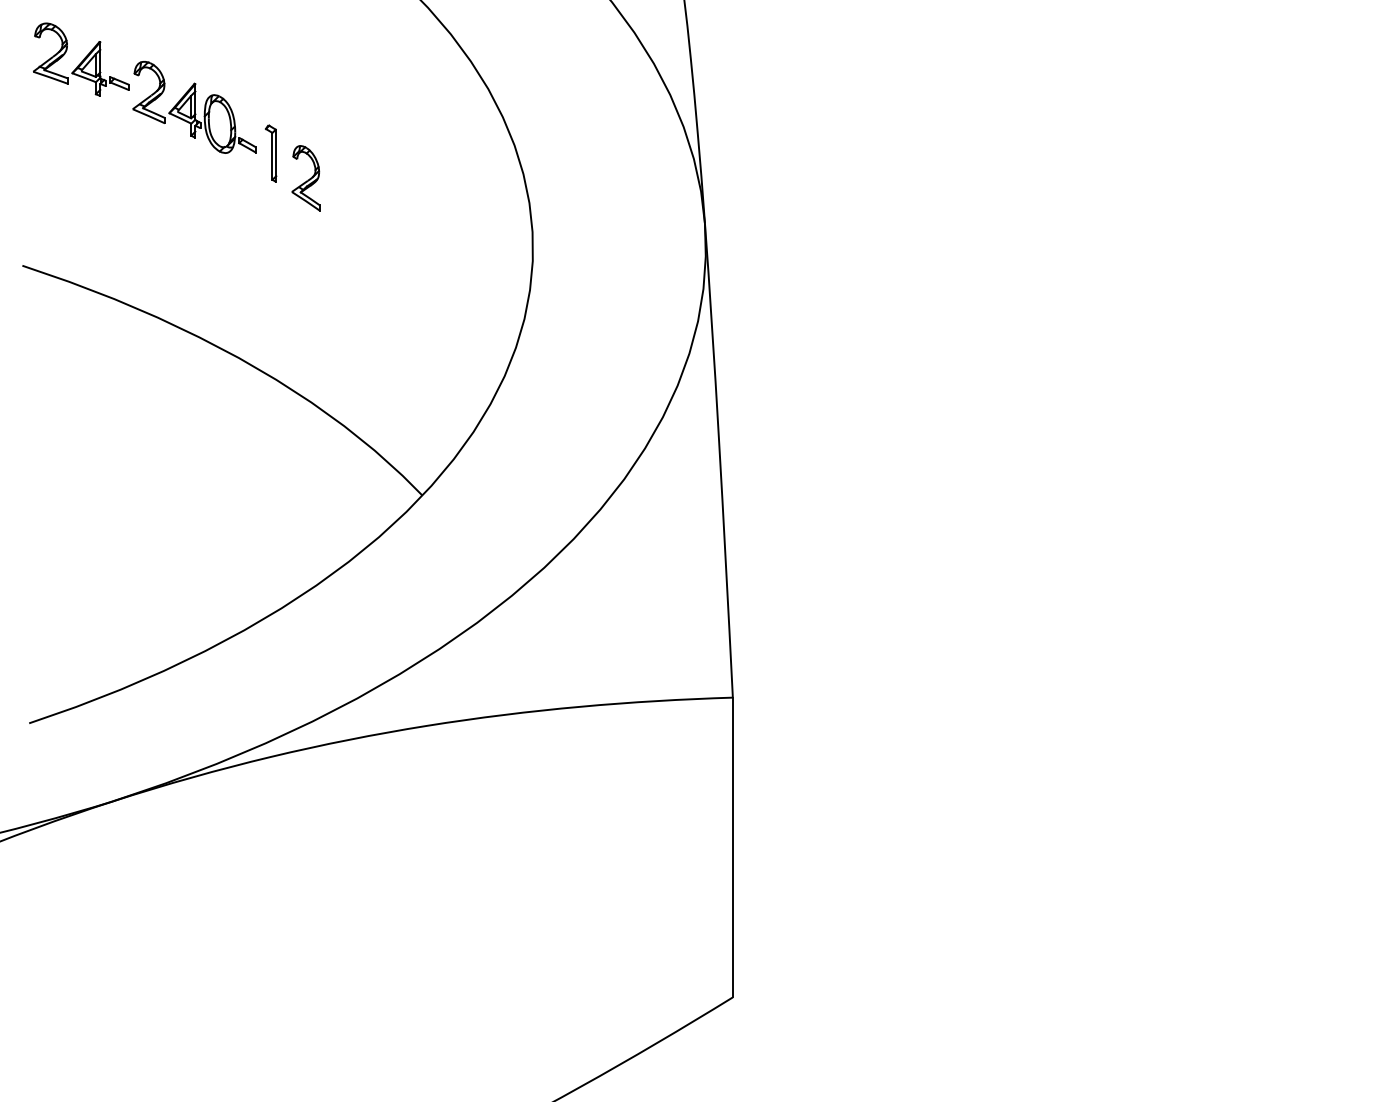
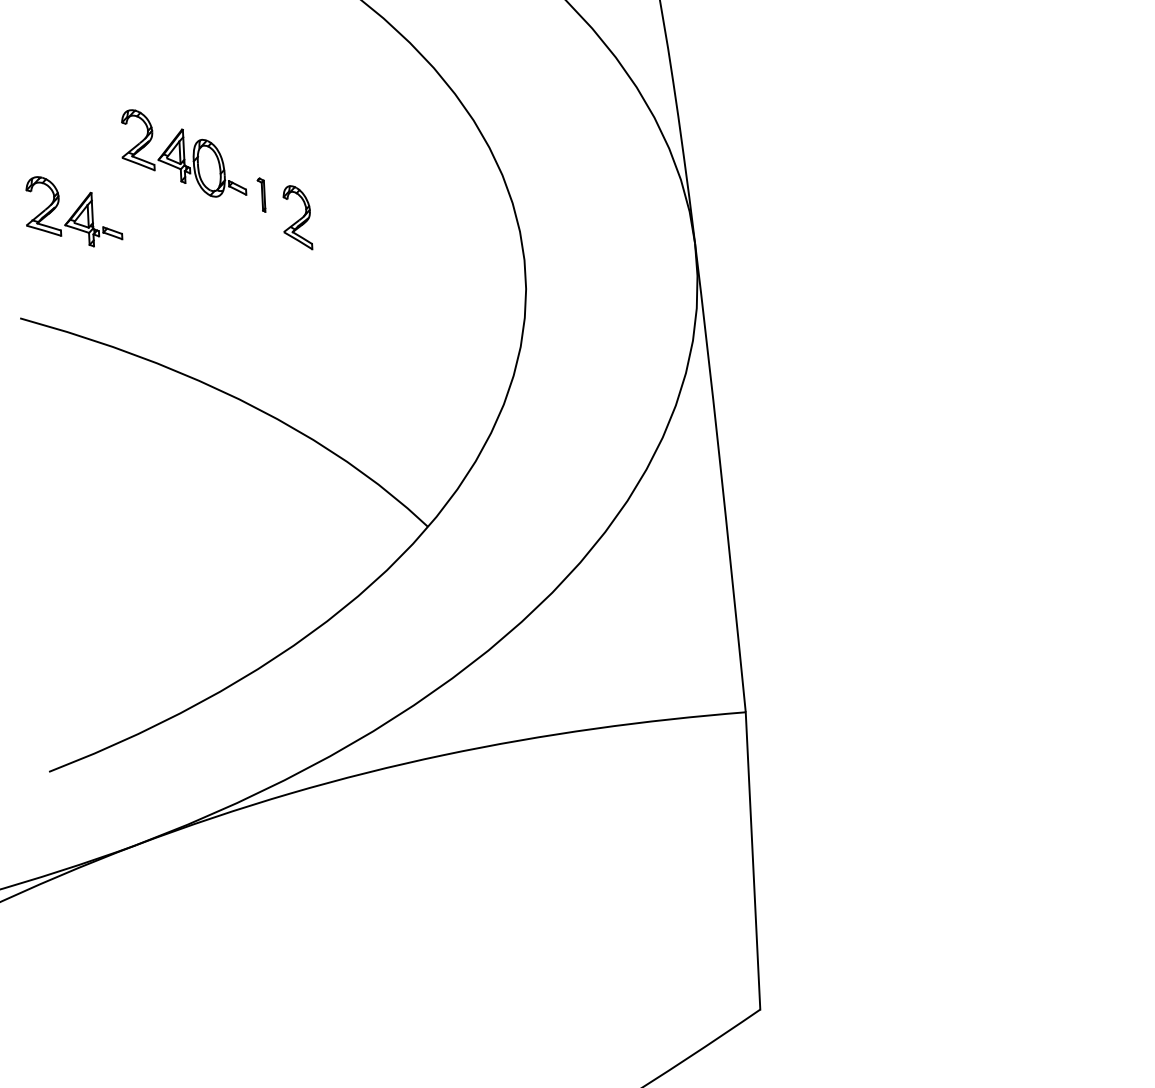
part: (81, 59) -> (73, 211), moved
part: (271, 153) -> (261, 194), size x0.6

